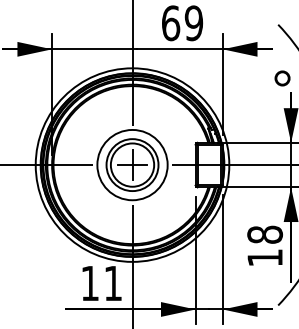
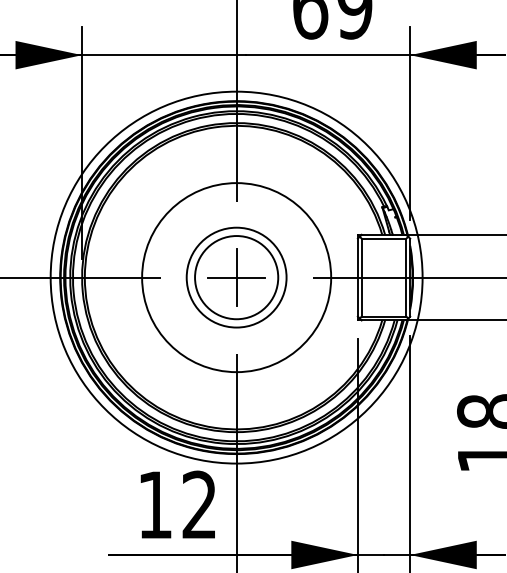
circle: (132, 164) -> (236, 276), size x1.4
text: (112, 282) -> (198, 503), 11 -> 12

